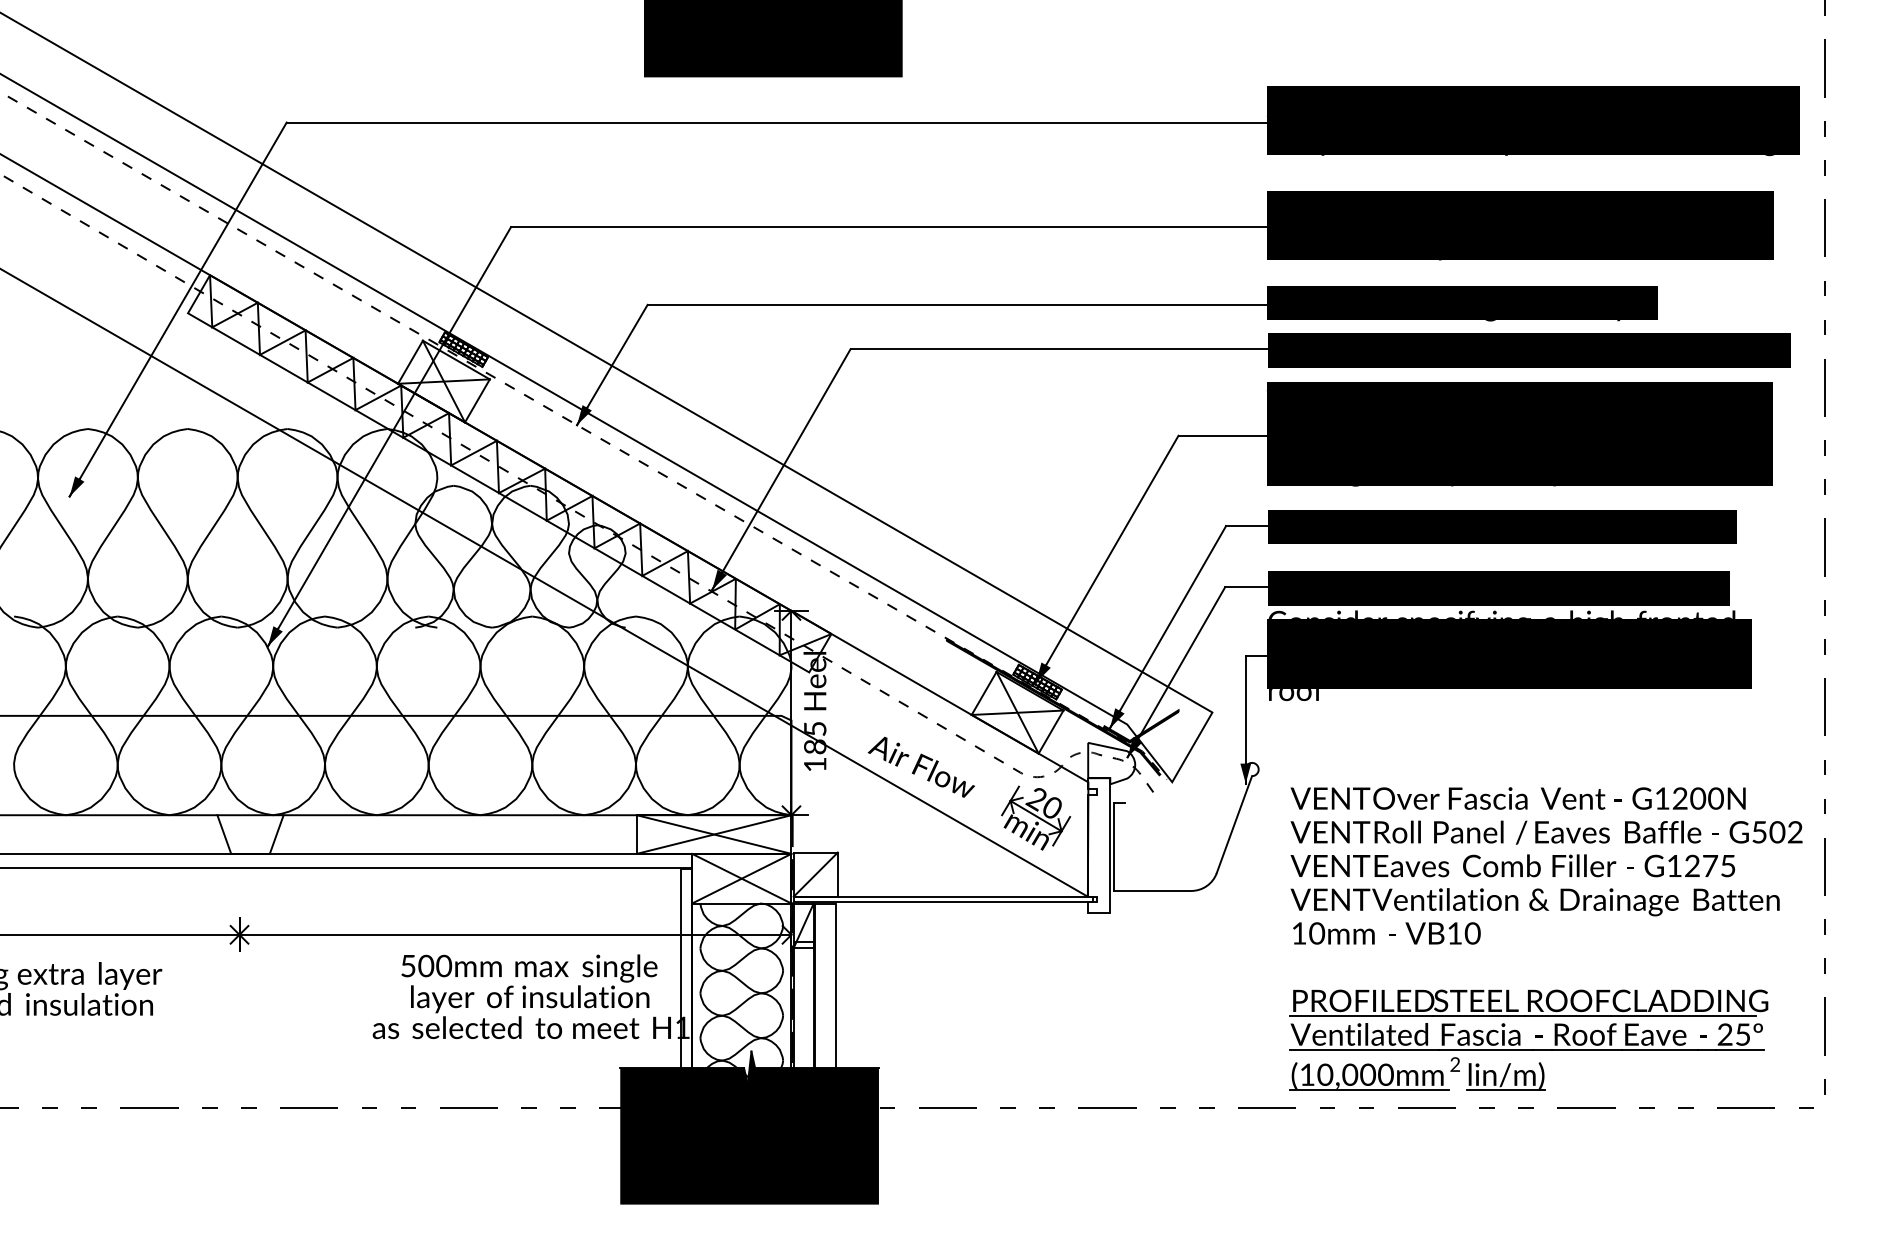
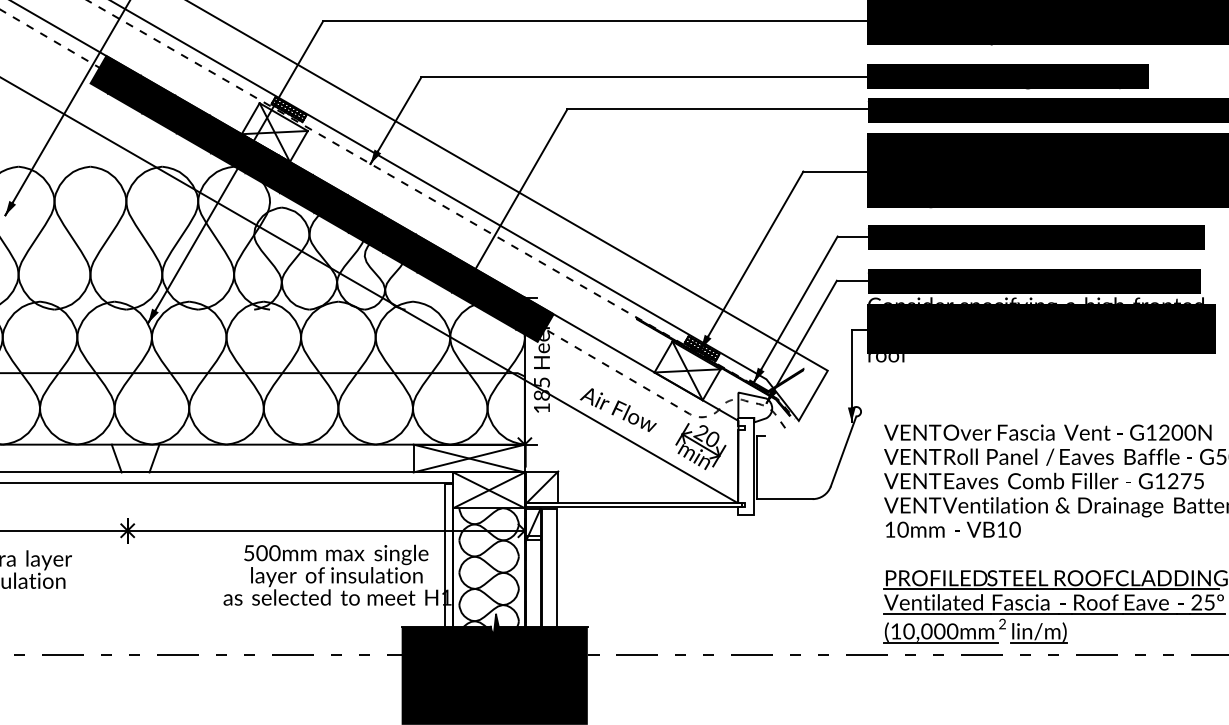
fill: (509, 473) -> (321, 198), added

